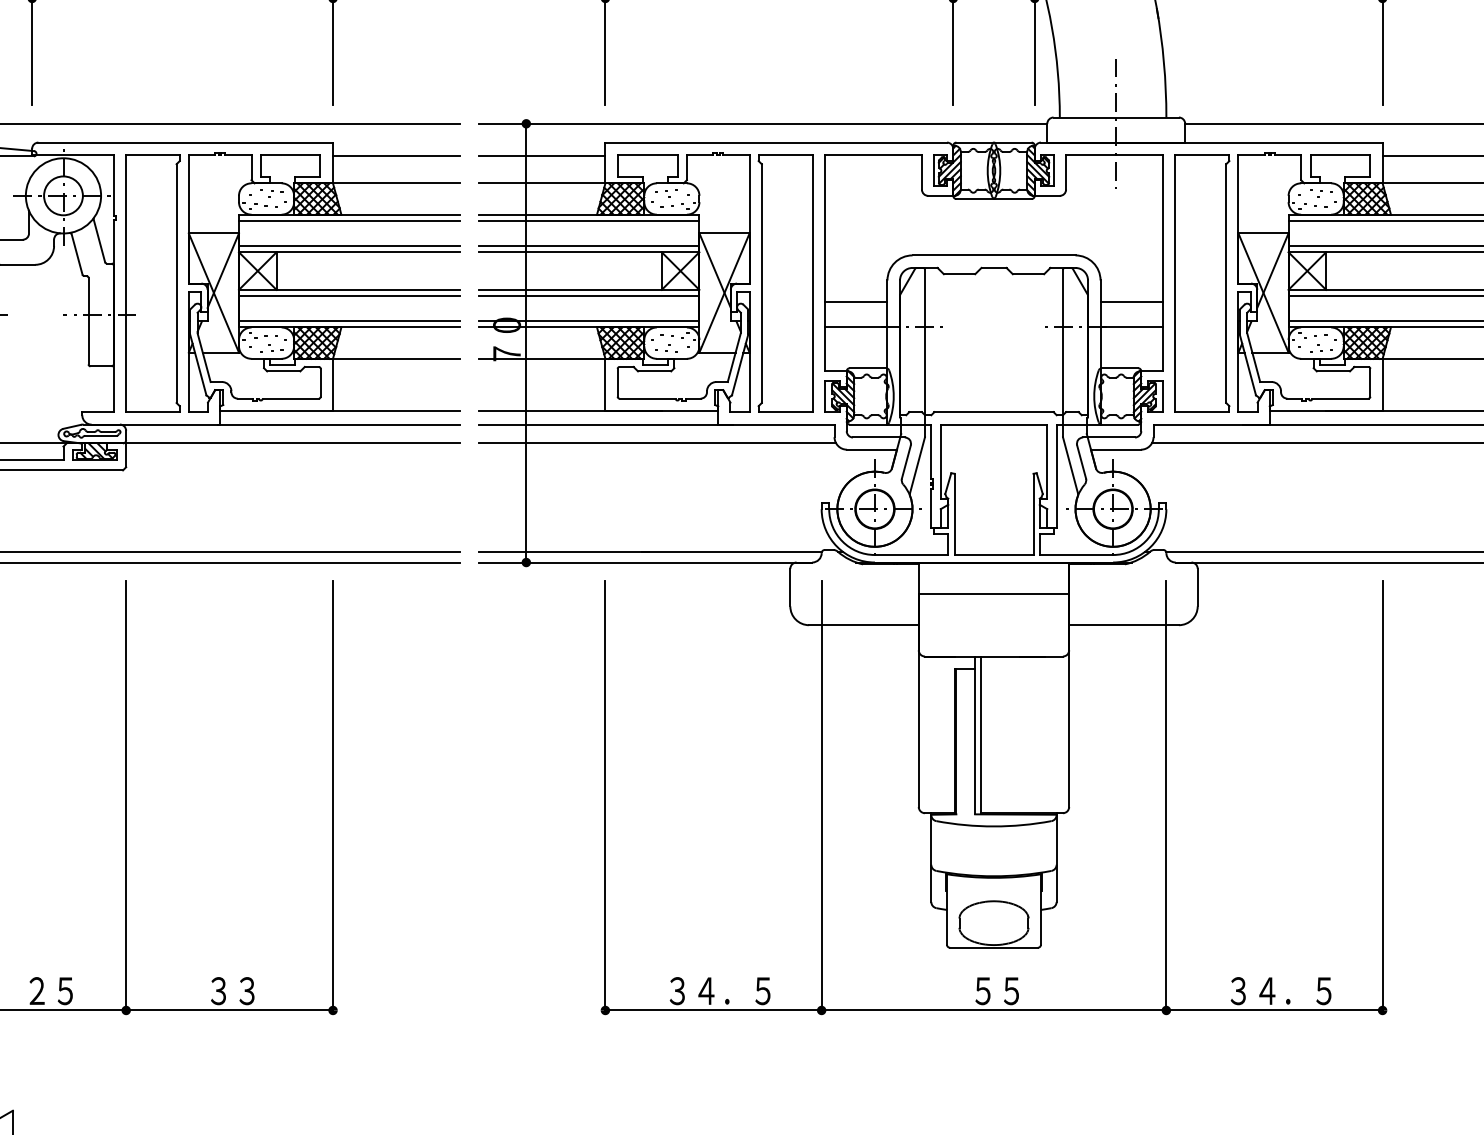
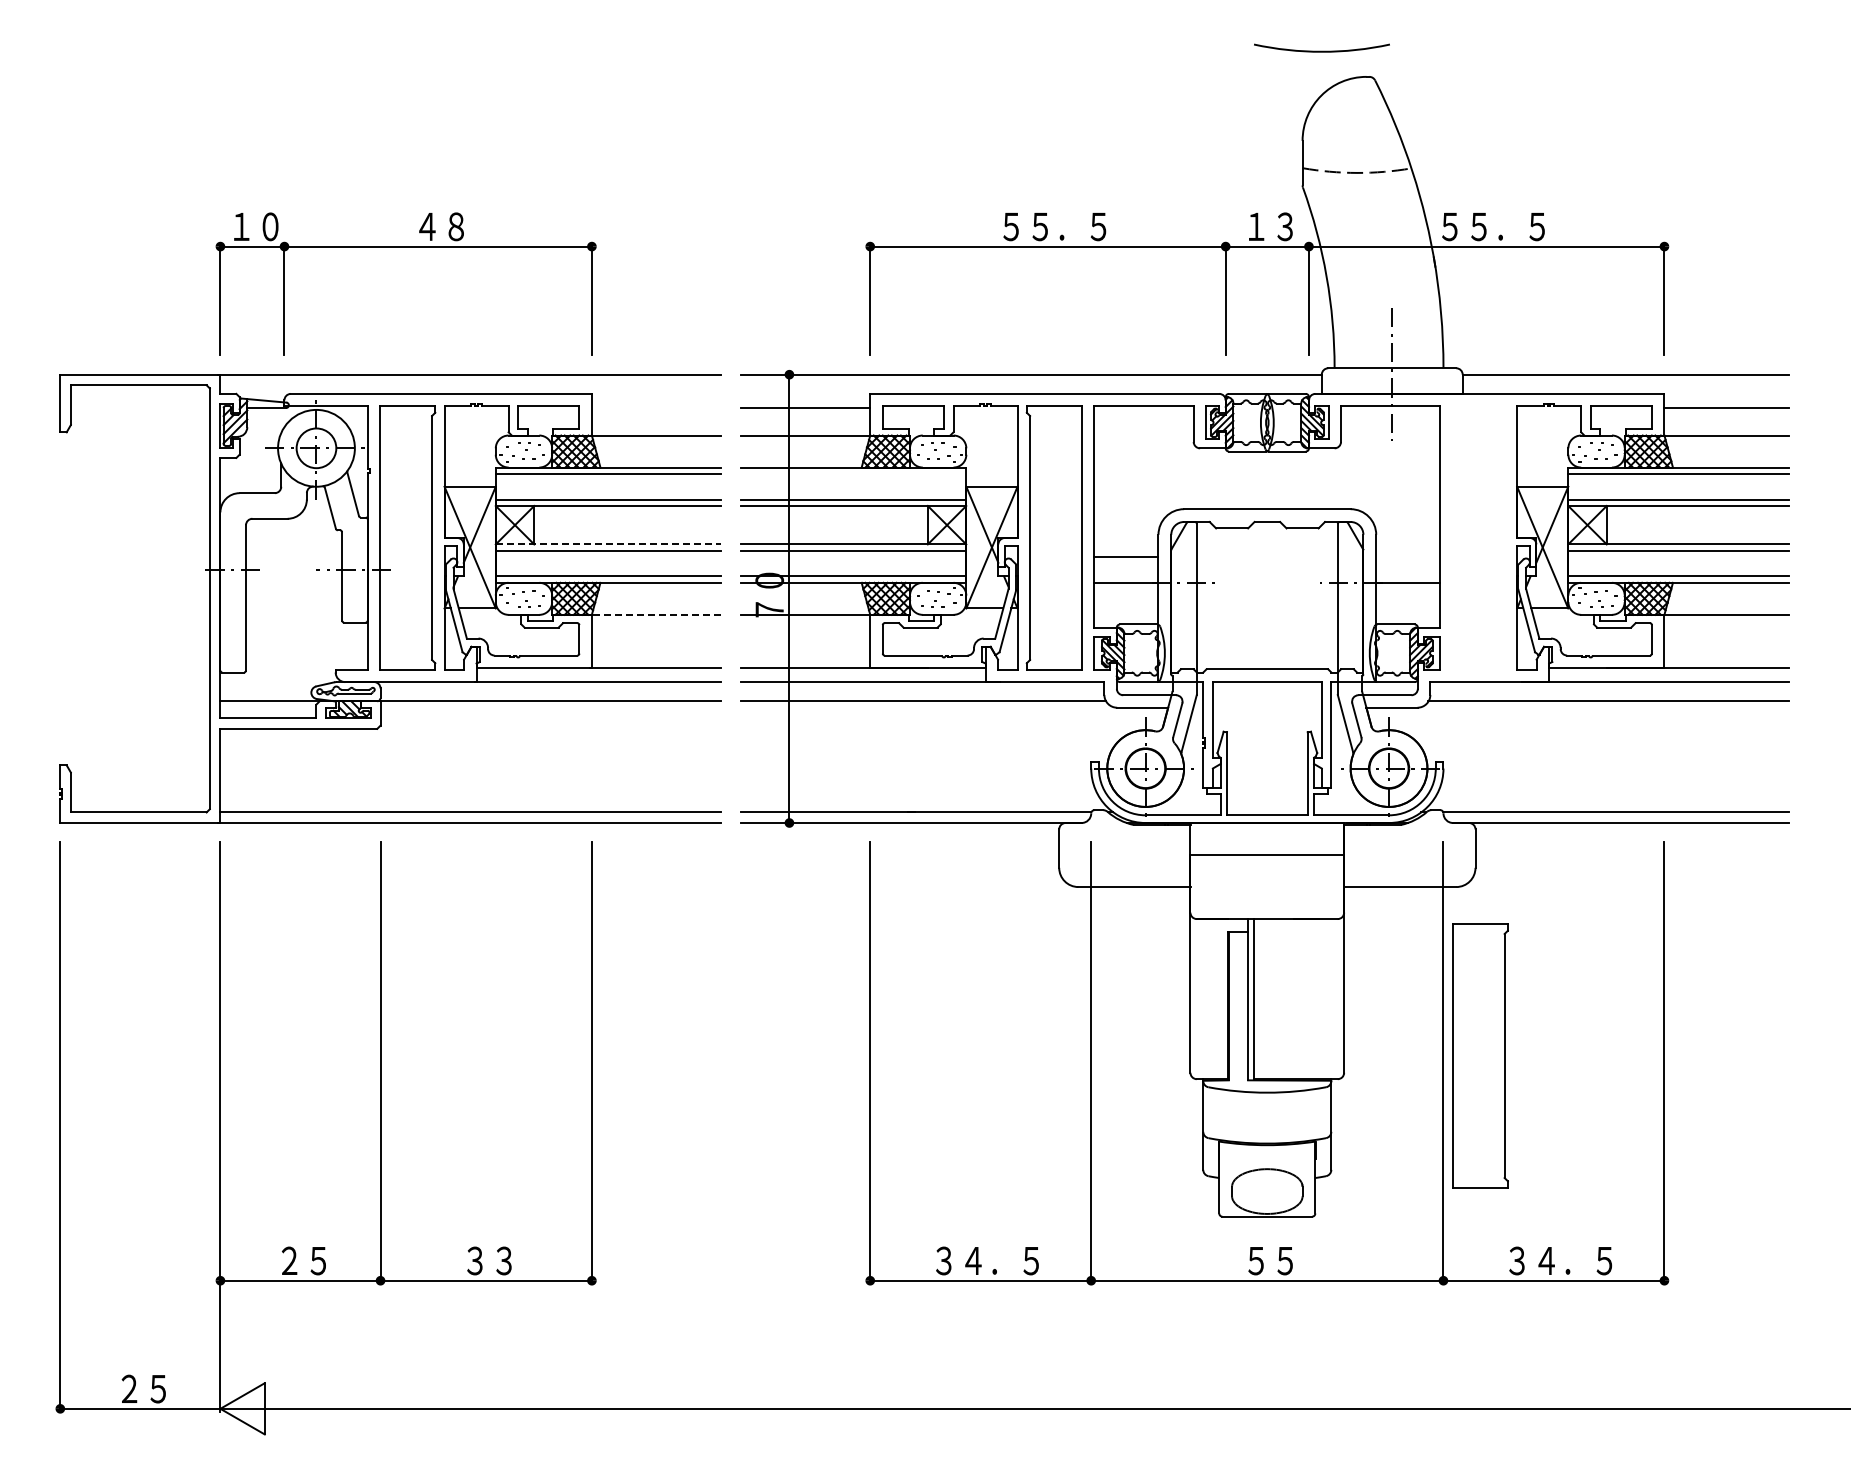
line: (396, 155) -> (656, 407), removed
line: (589, 220) -> (853, 473), removed
part: (1202, 283) -> (1480, 1055), moved
line: (349, 289) -> (608, 544), solid -> dashed
line: (1132, 302) -> (1408, 557), removed
line: (396, 358) -> (656, 614), solid -> dashed

